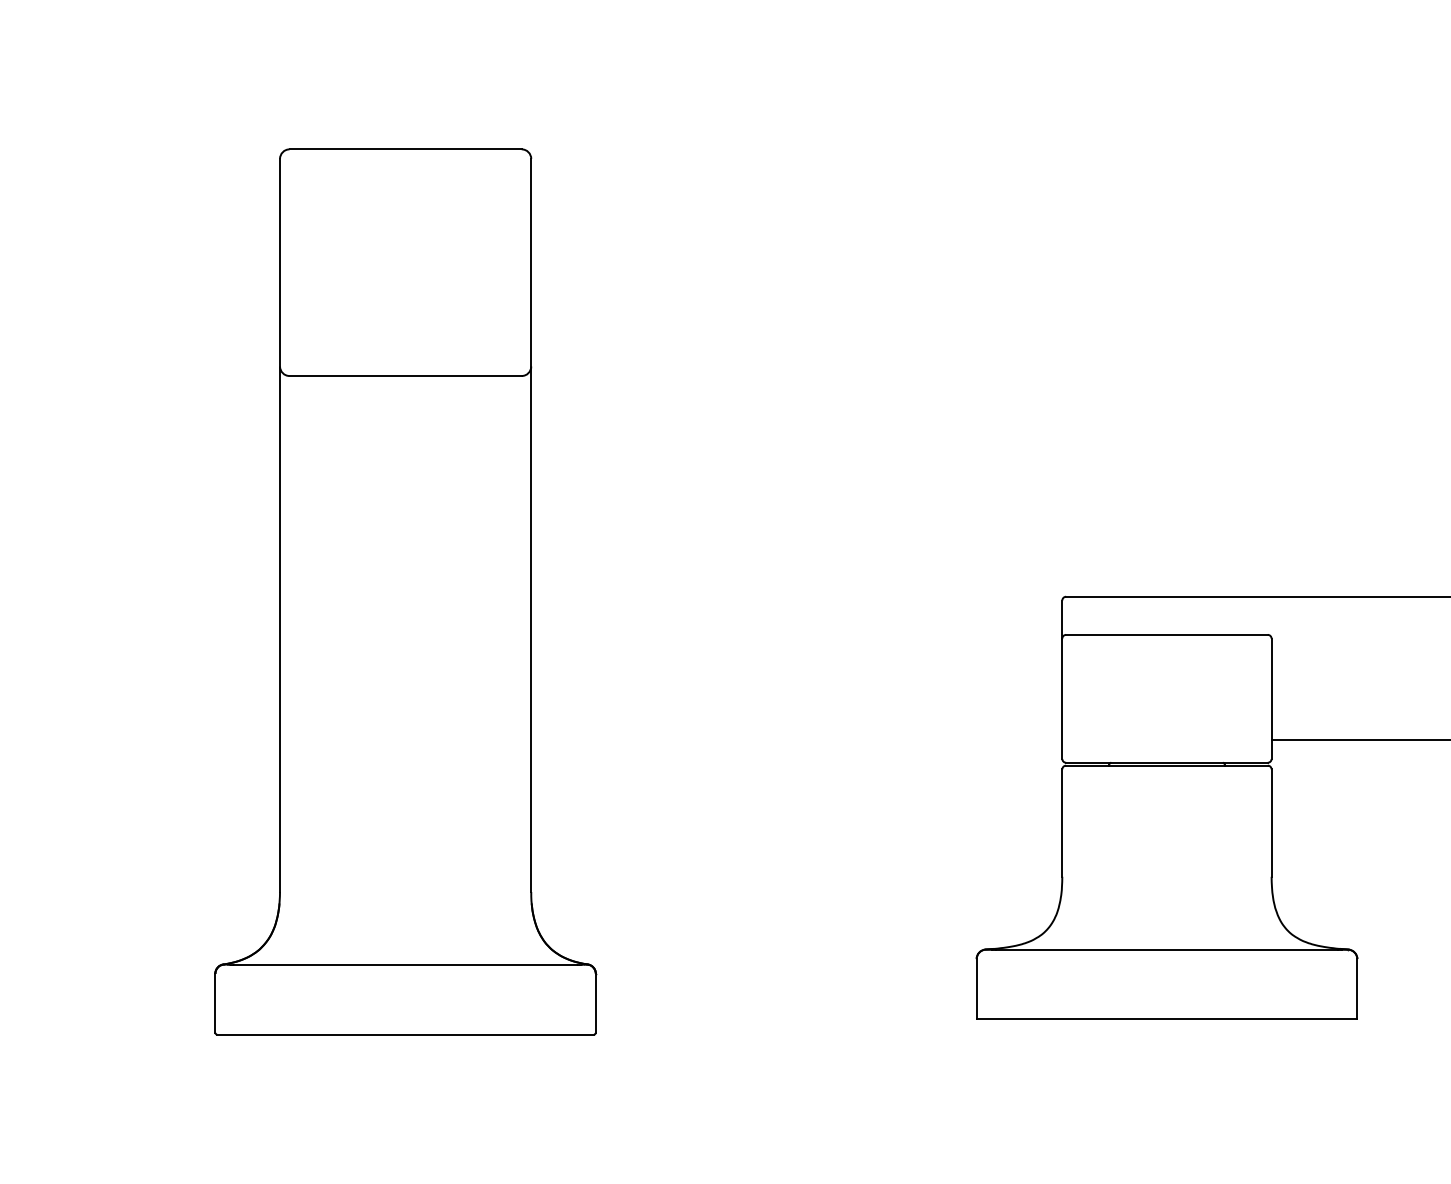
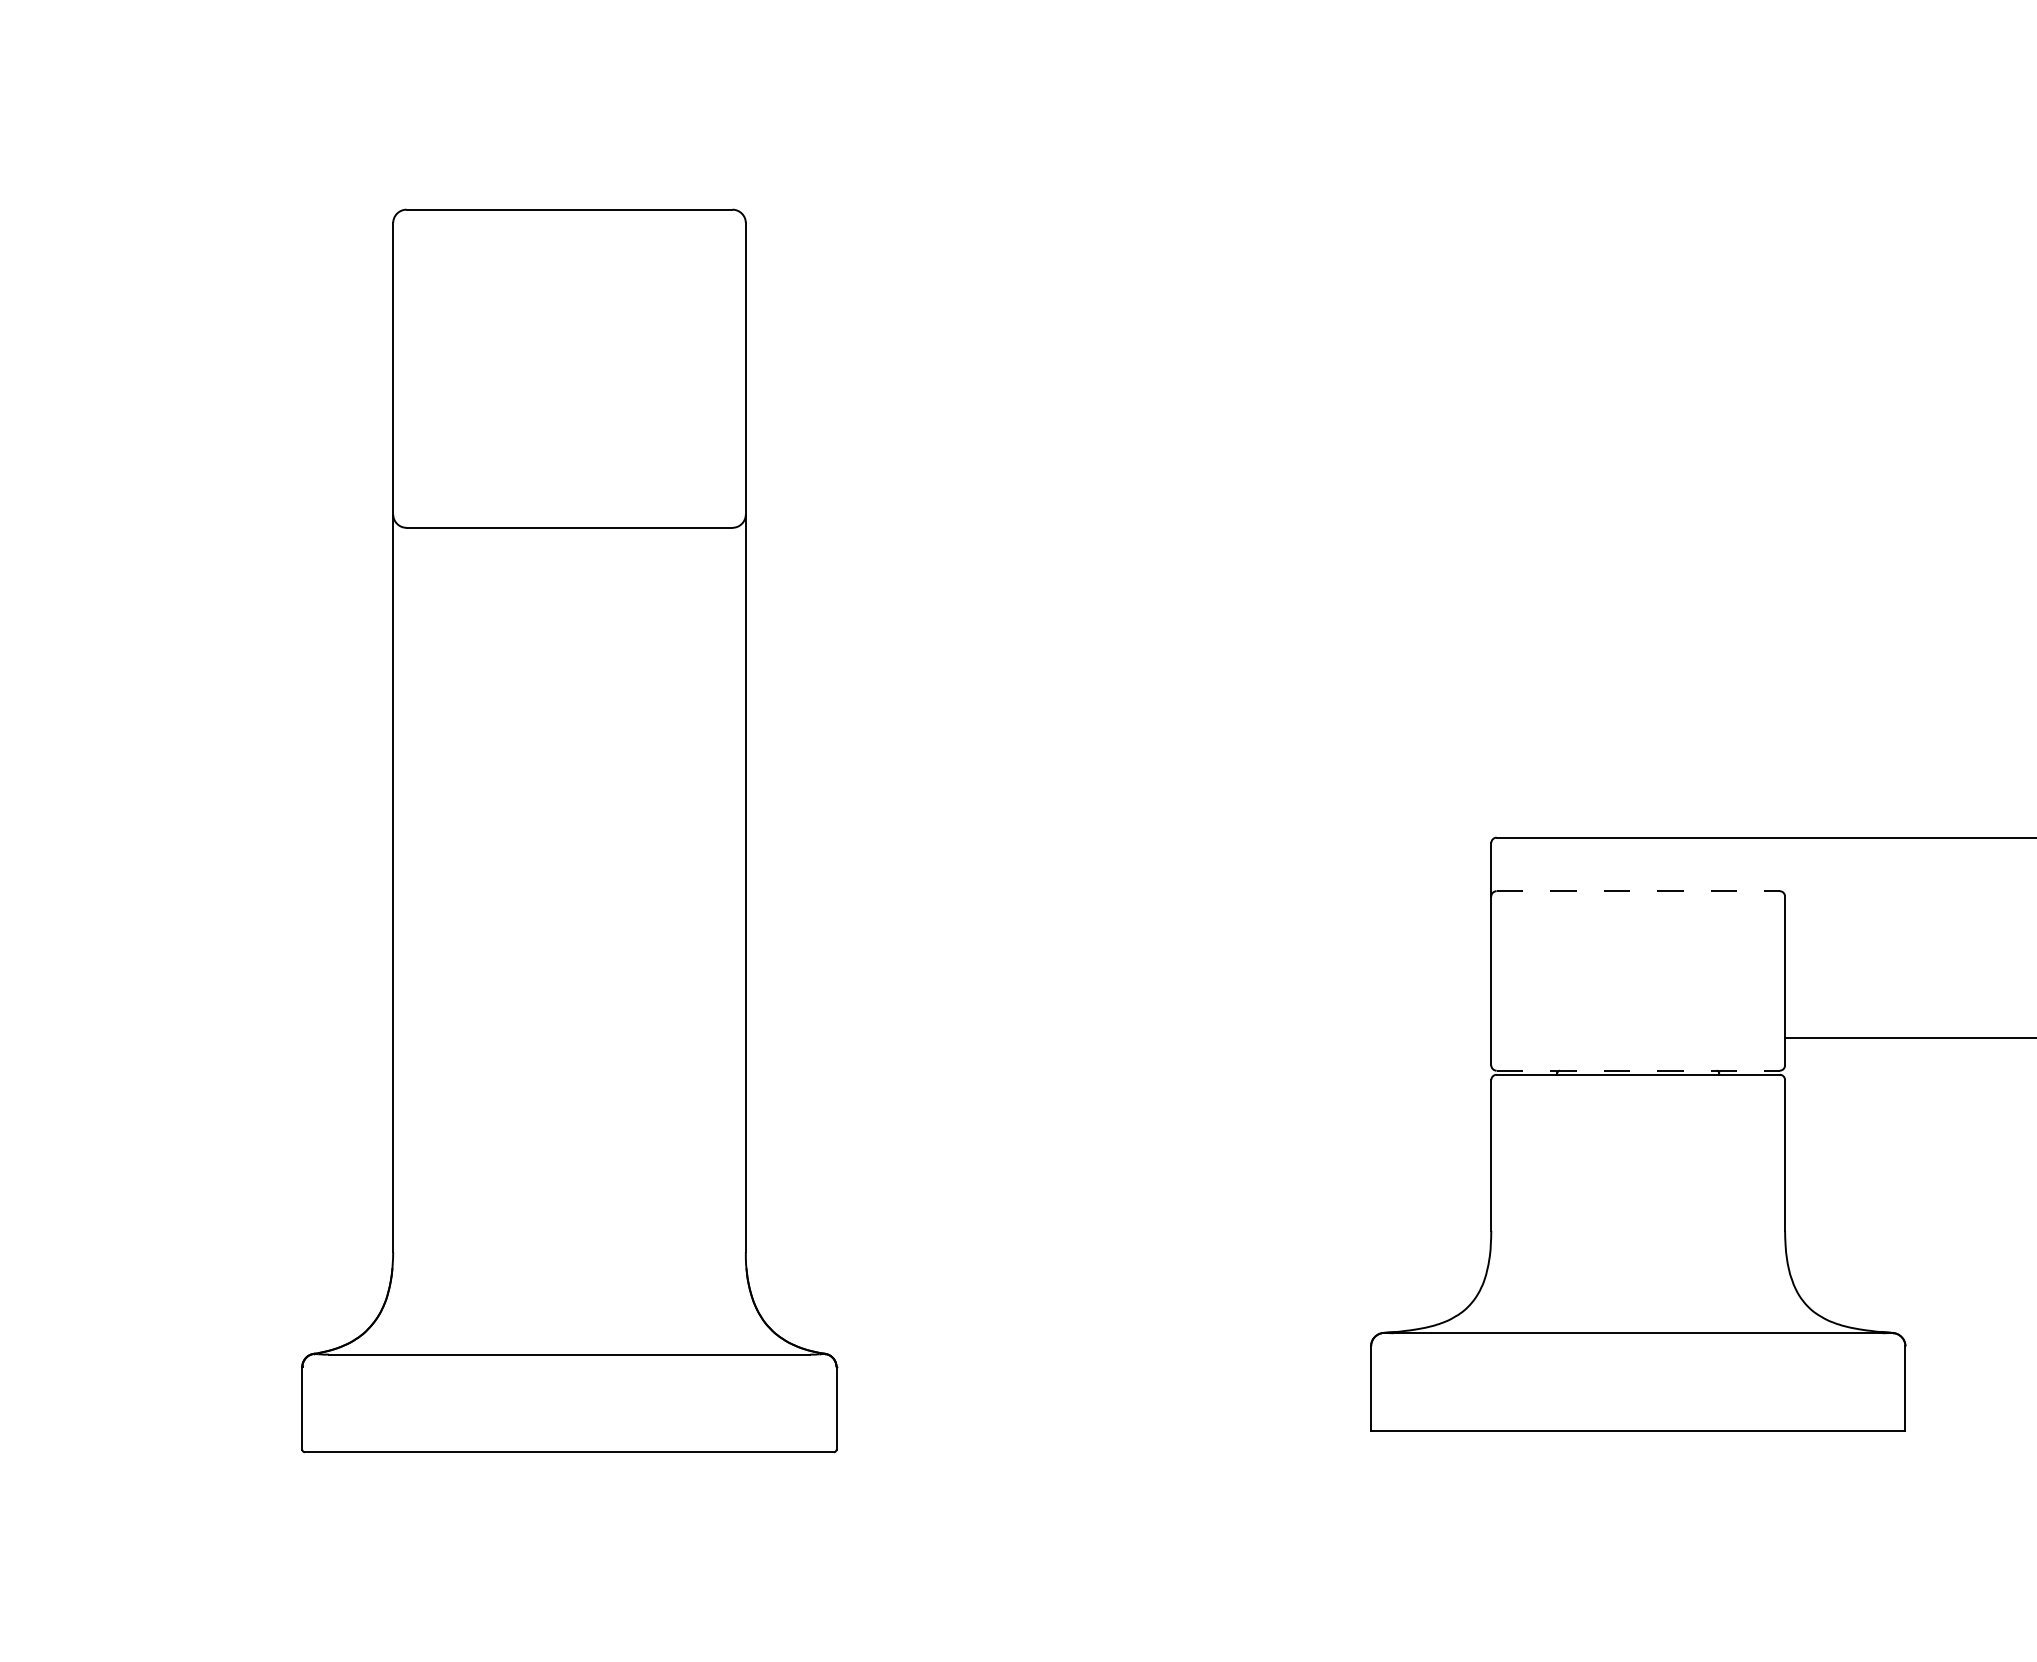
line: (1167, 635) -> (1638, 891), solid -> dashed
line: (1167, 762) -> (1638, 1070), solid -> dashed

